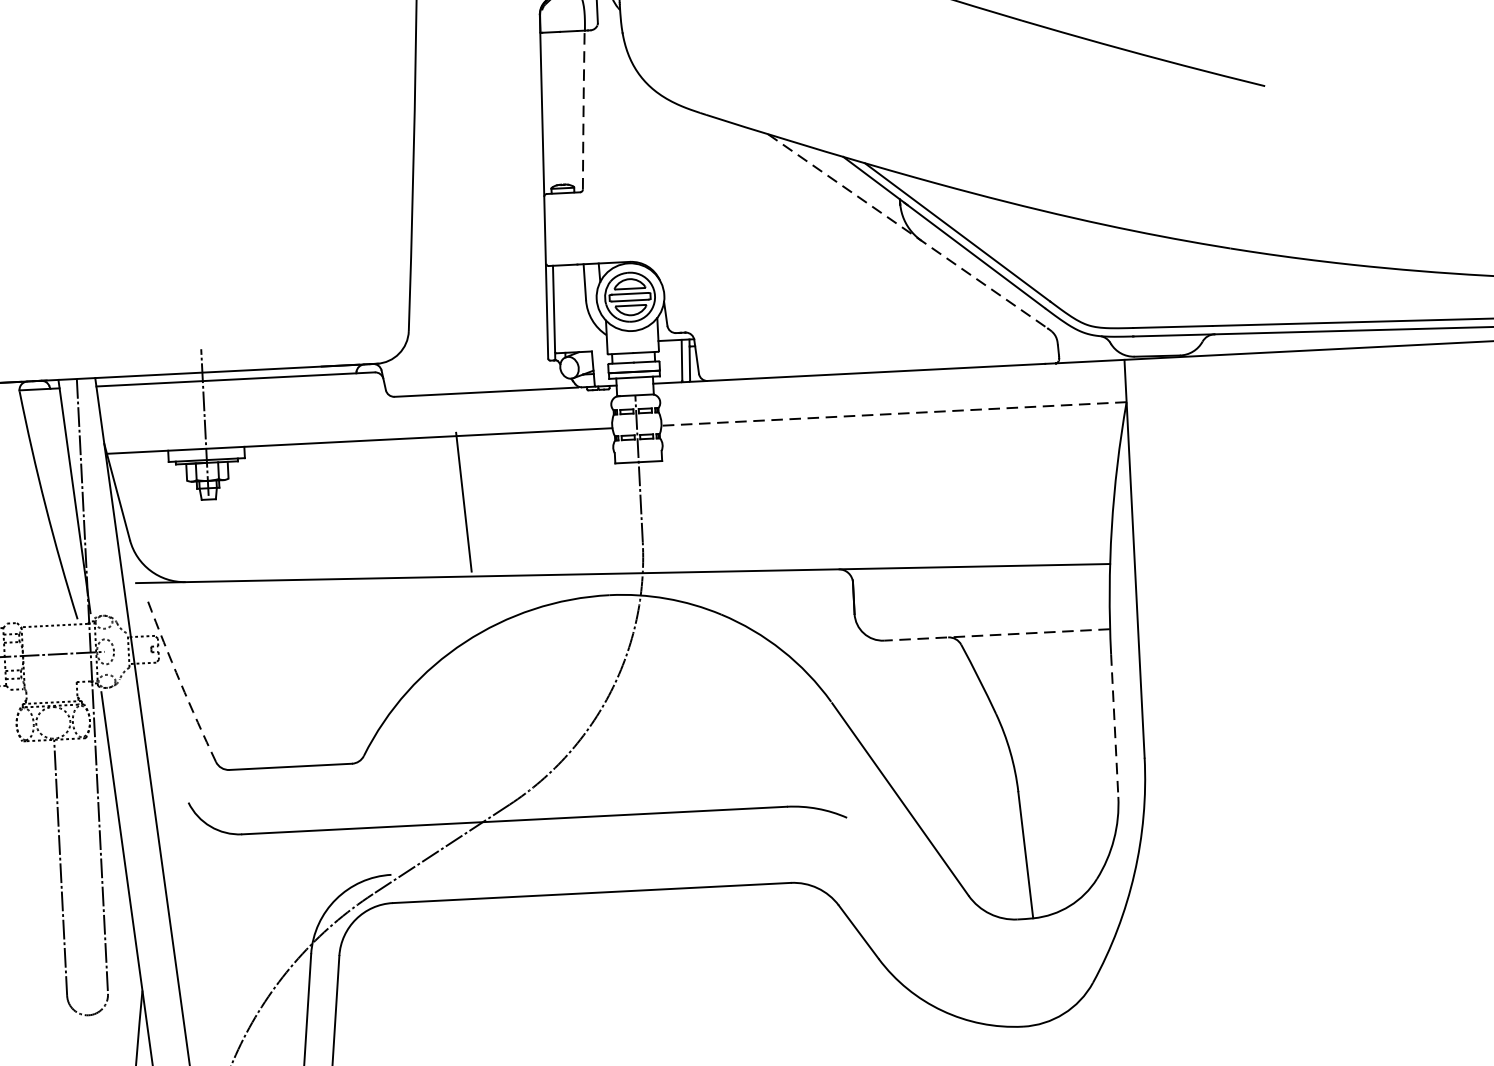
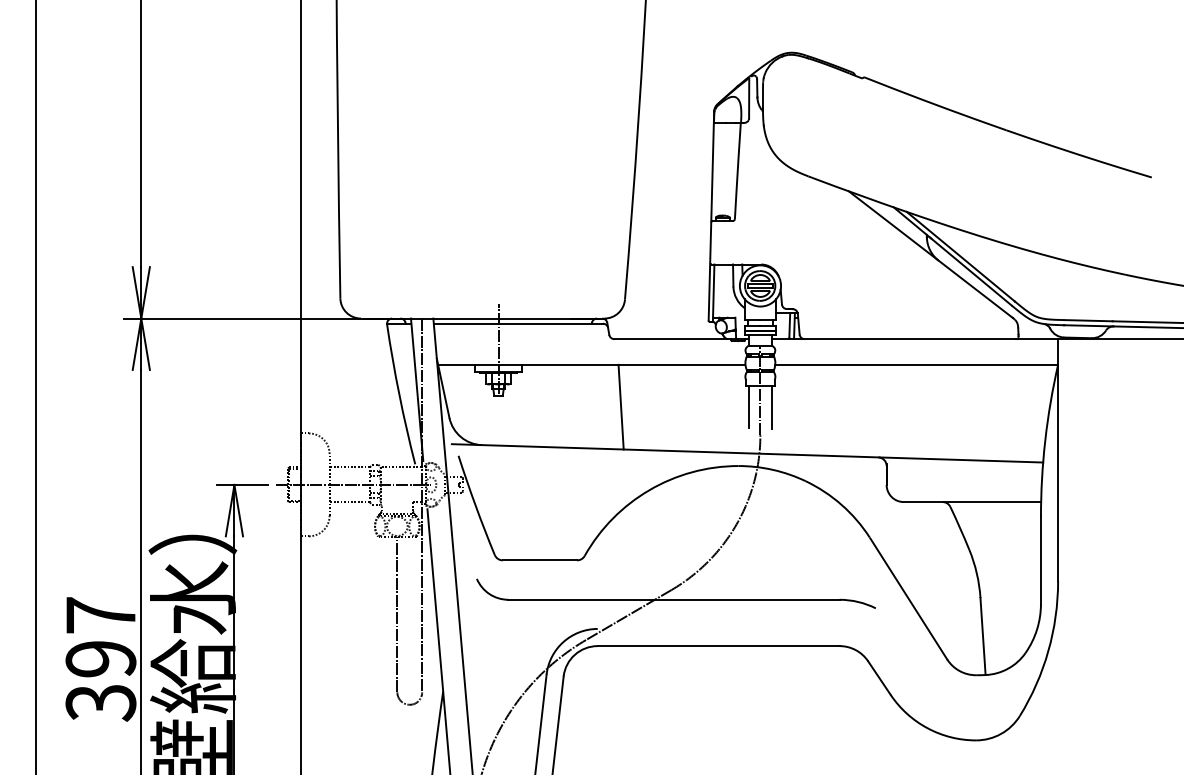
line: (583, 110) -> (737, 171), dashed -> solid
line: (909, 231) -> (931, 254), dashed -> solid
line: (893, 413) -> (916, 364), dashed -> solid
line: (622, 496) -> (749, 406), added
line: (658, 496) -> (771, 407), added
line: (462, 501) -> (620, 406), moved
line: (997, 635) -> (972, 502), dashed -> solid
arc: (180, 682) -> (475, 505), dashed -> solid
line: (1114, 727) -> (1040, 561), dashed -> solid

